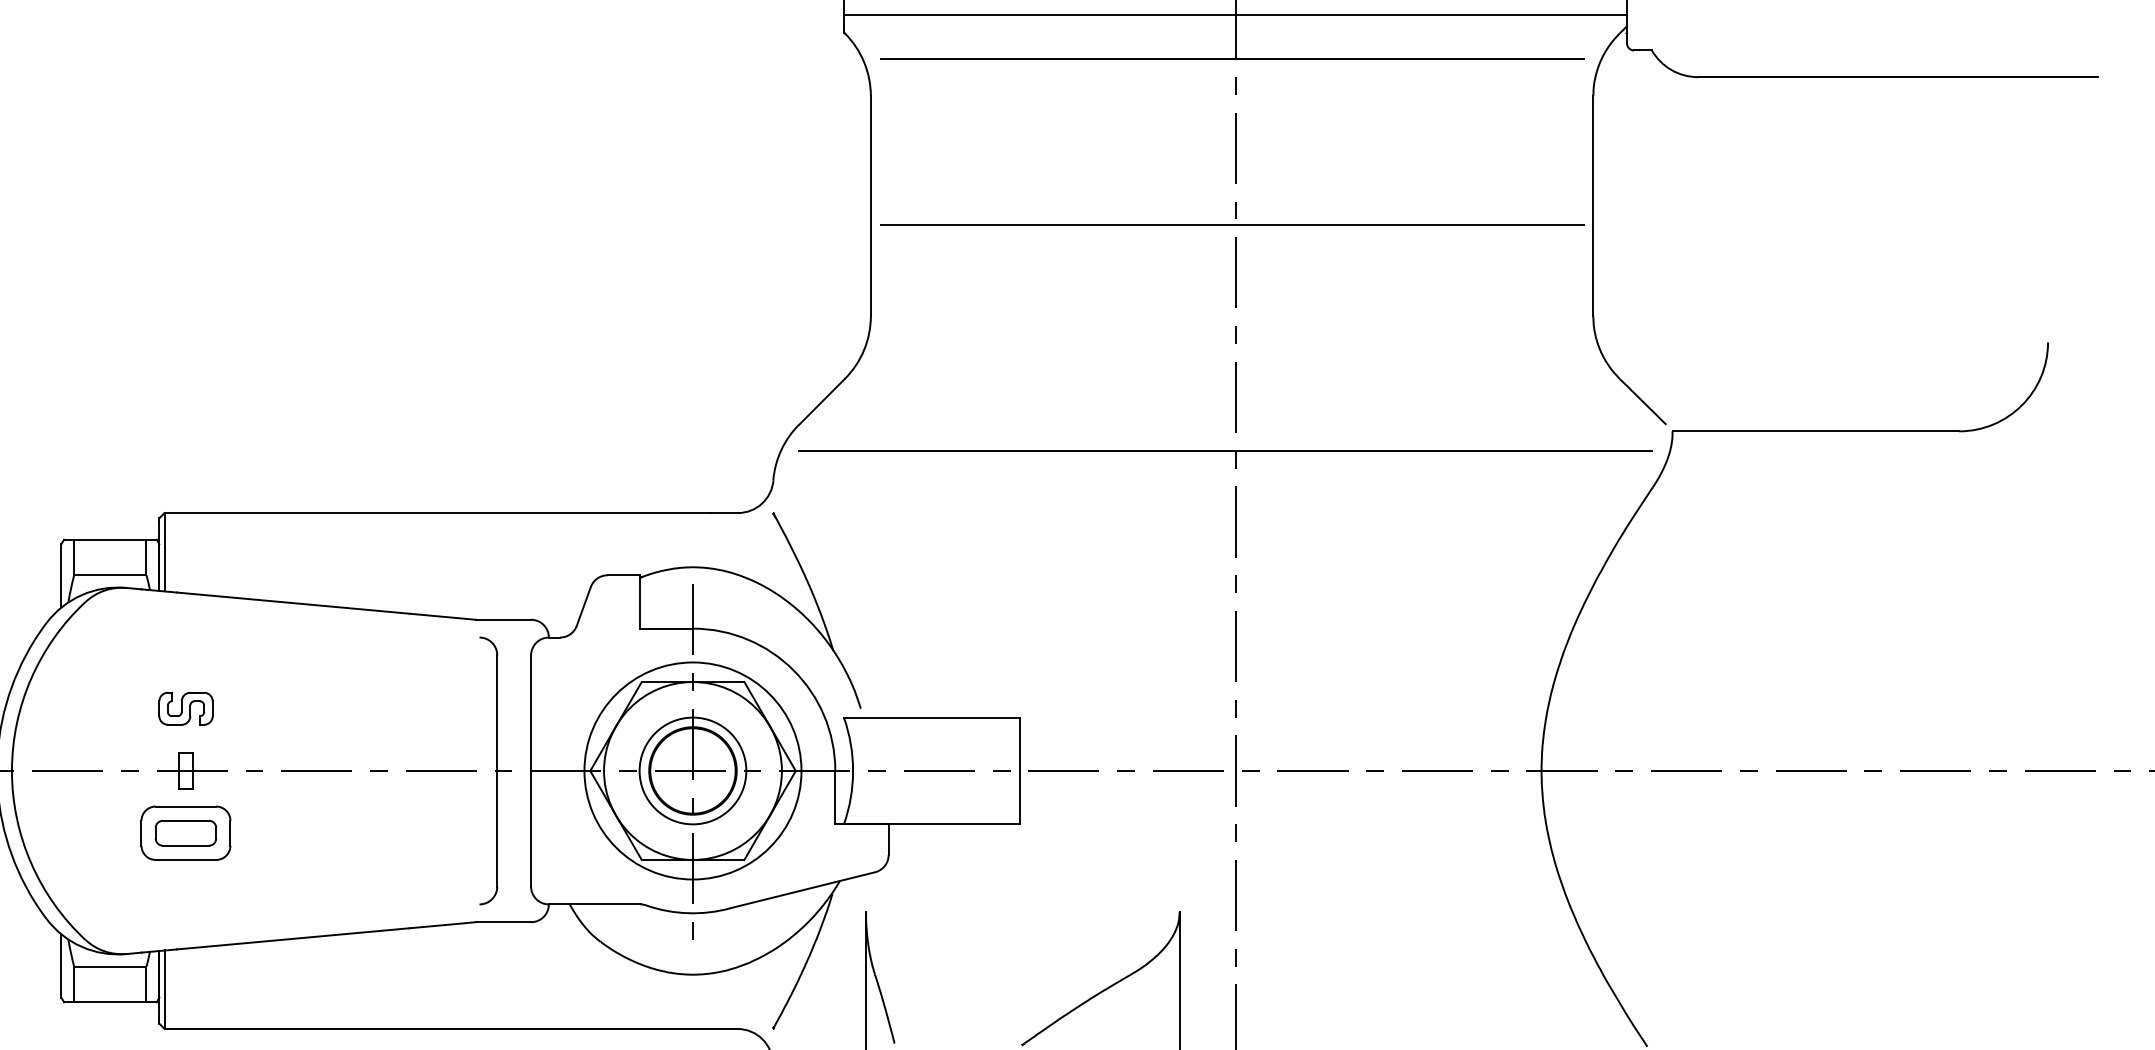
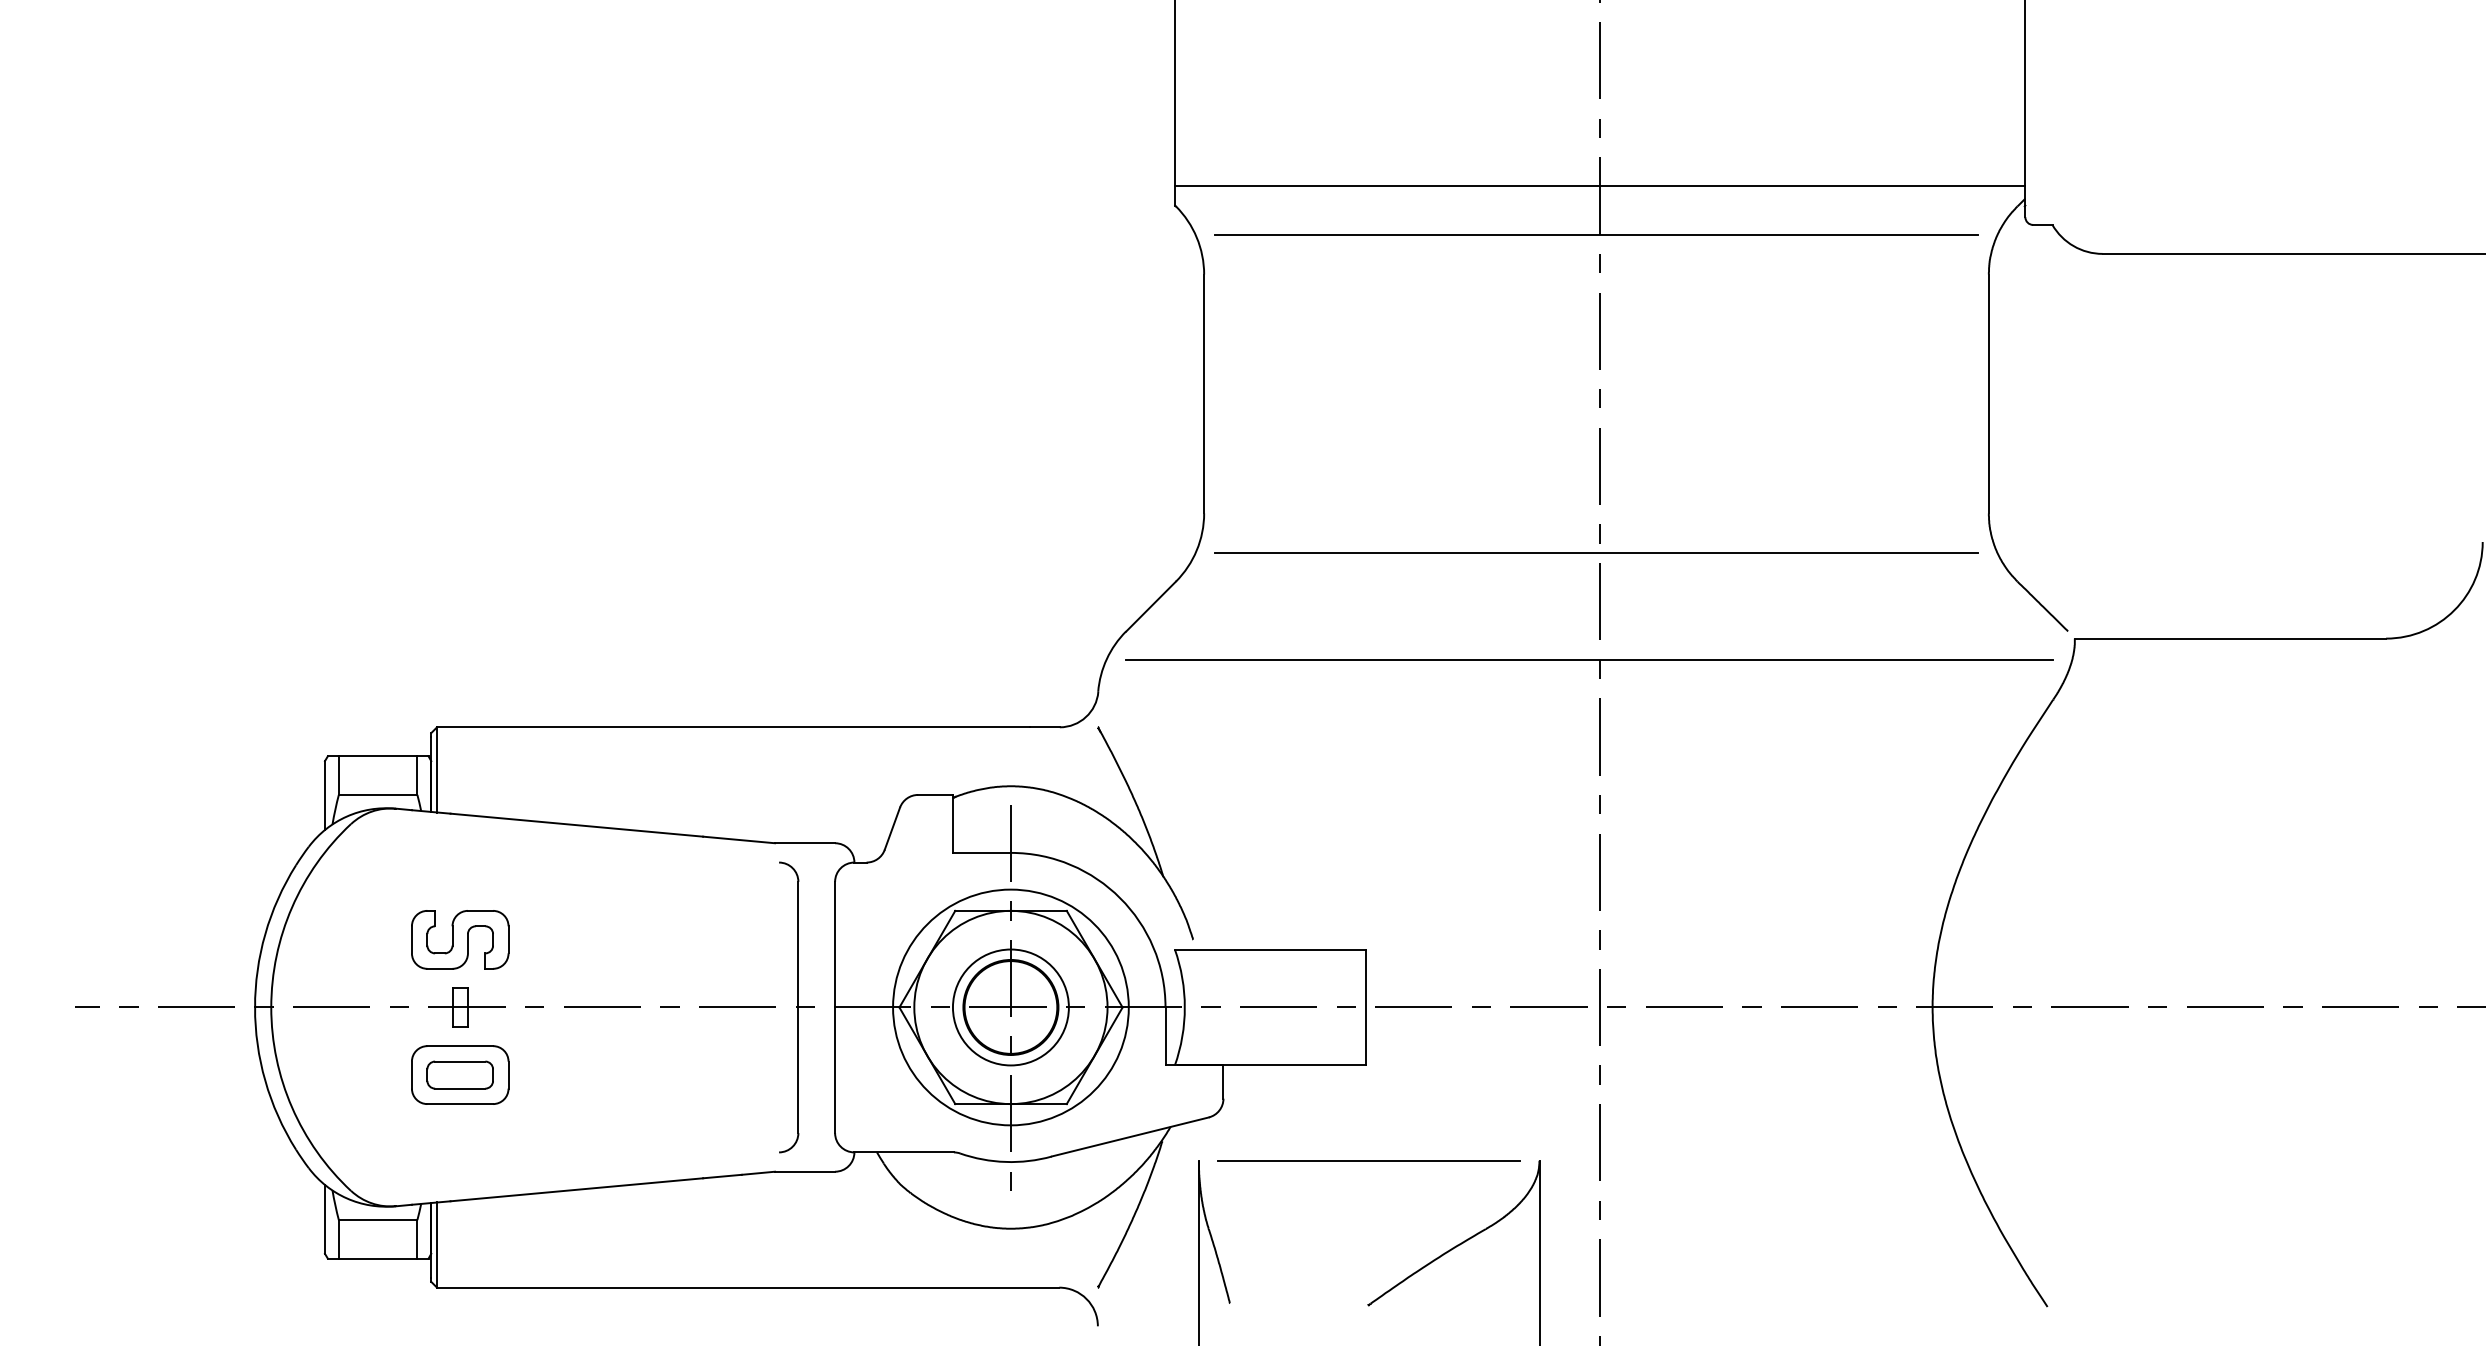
line: (1232, 224) -> (1596, 552), moved
part: (186, 708) -> (460, 939), size x1.67
line: (1023, 911) -> (1369, 1160), added

